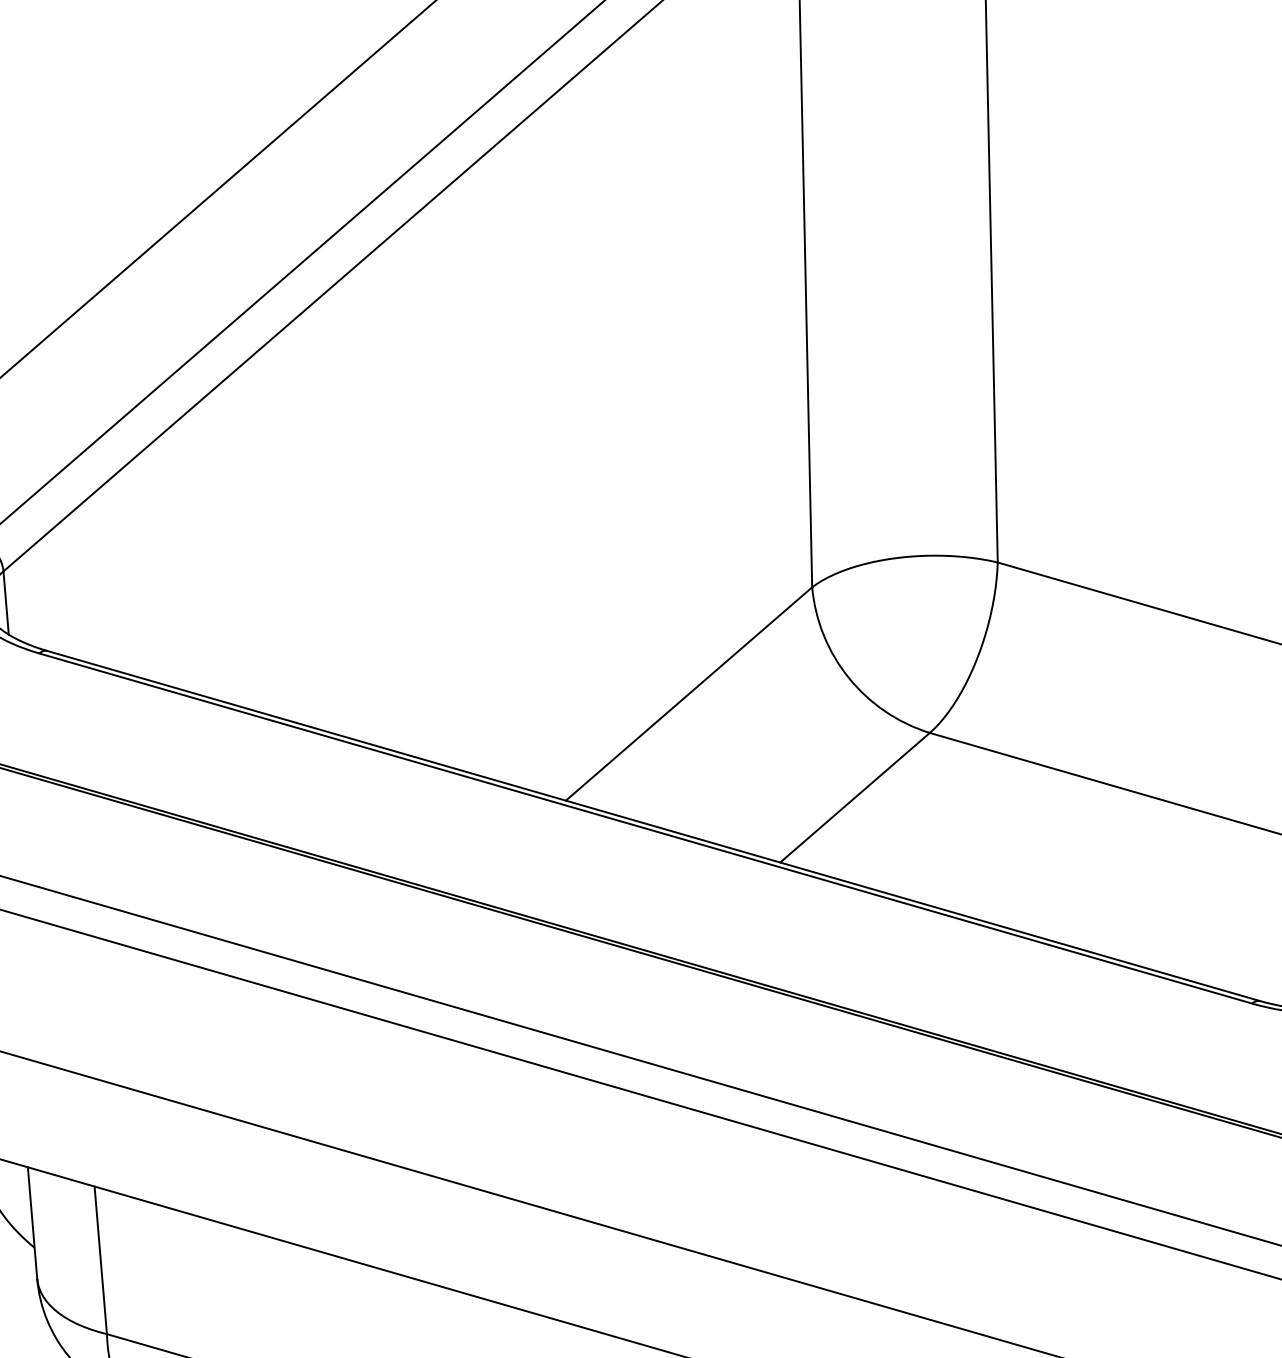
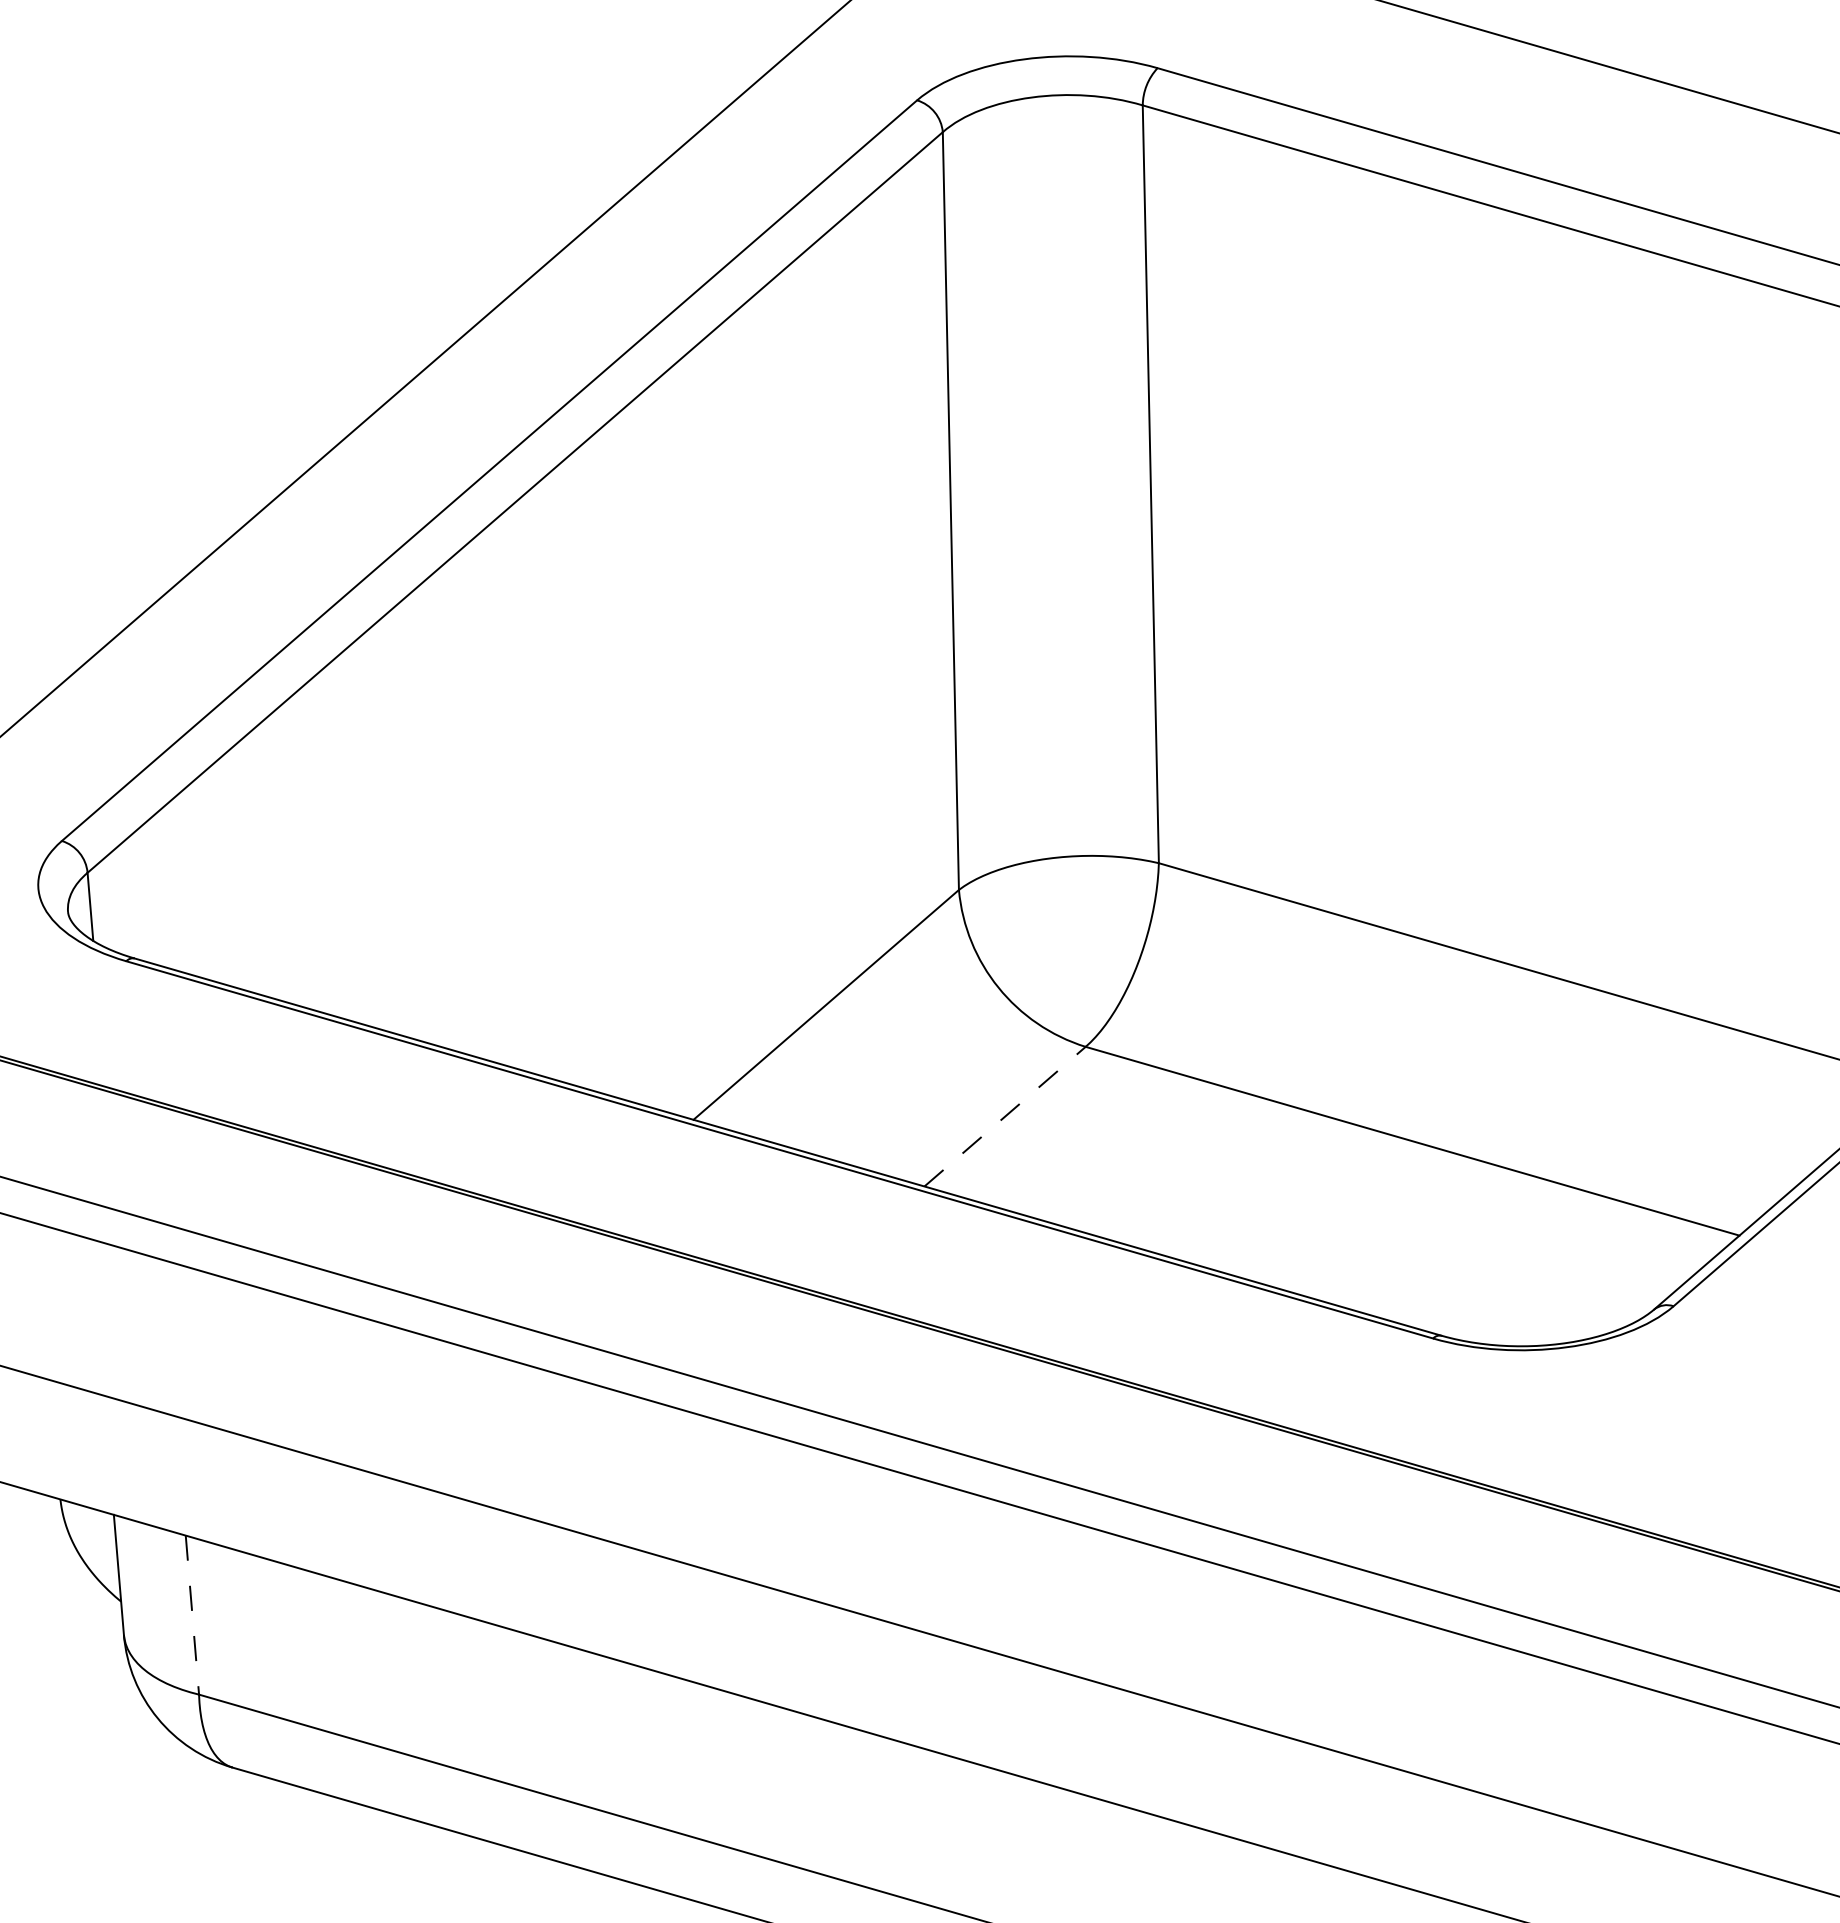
line: (855, 797) -> (1005, 1116), solid -> dashed
line: (100, 1260) -> (192, 1615), solid -> dashed

